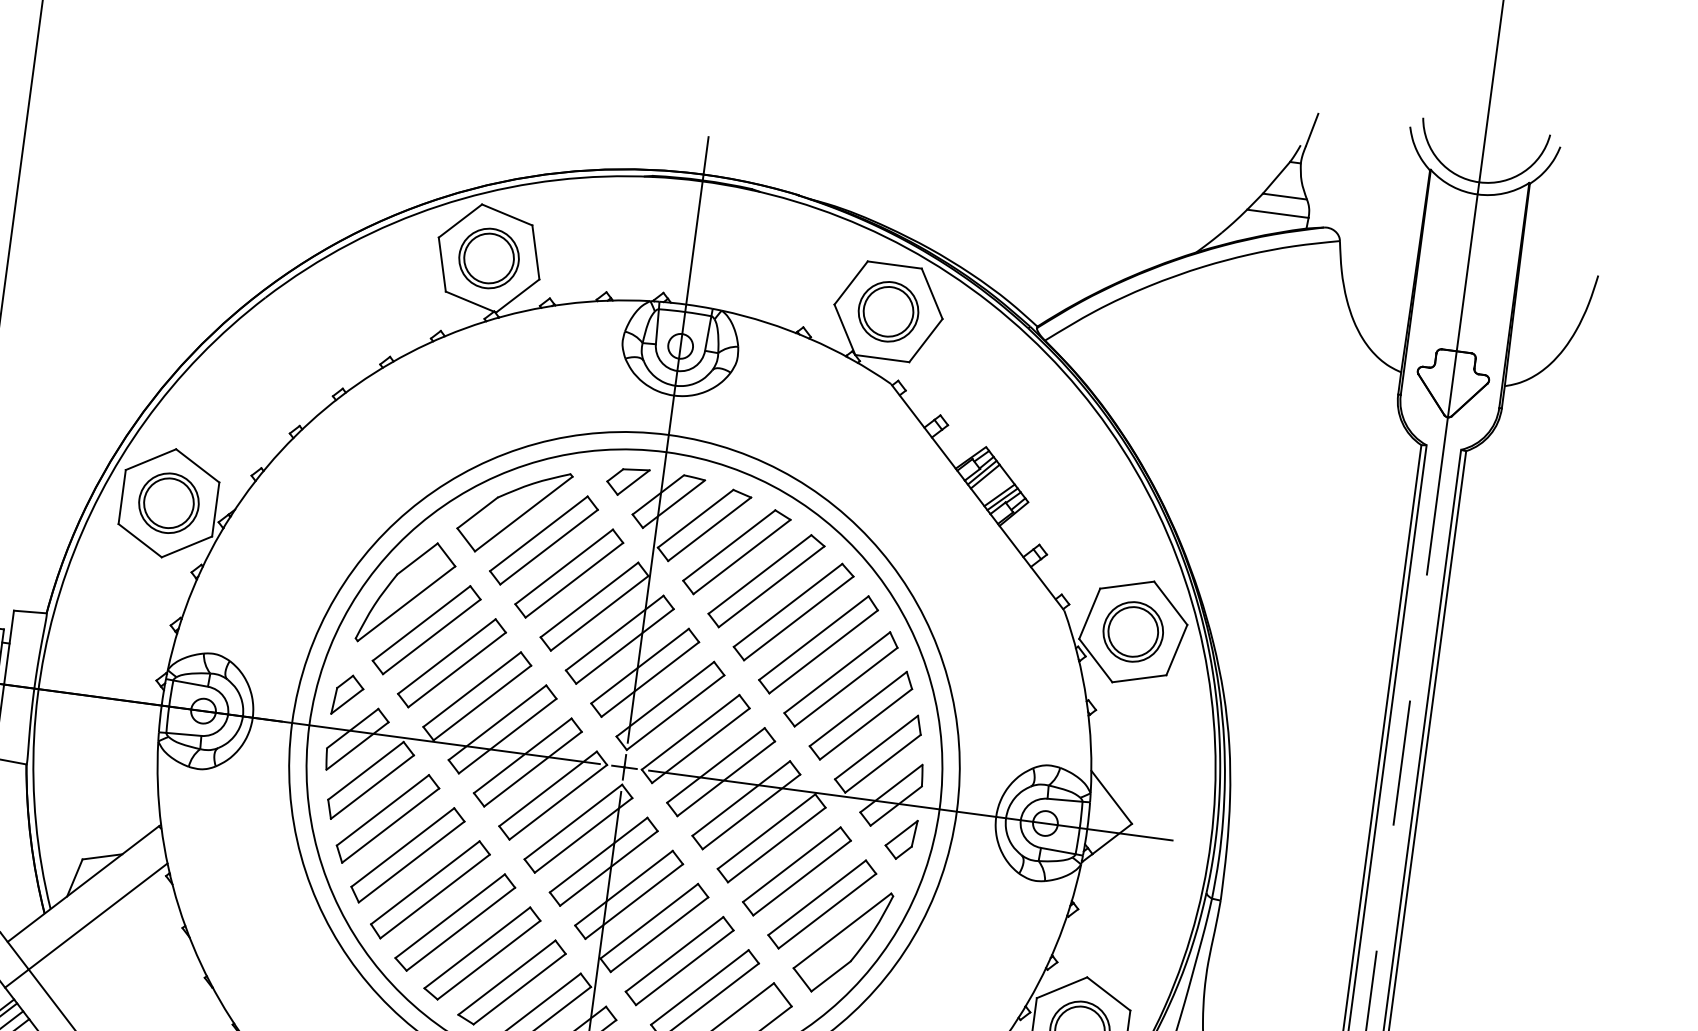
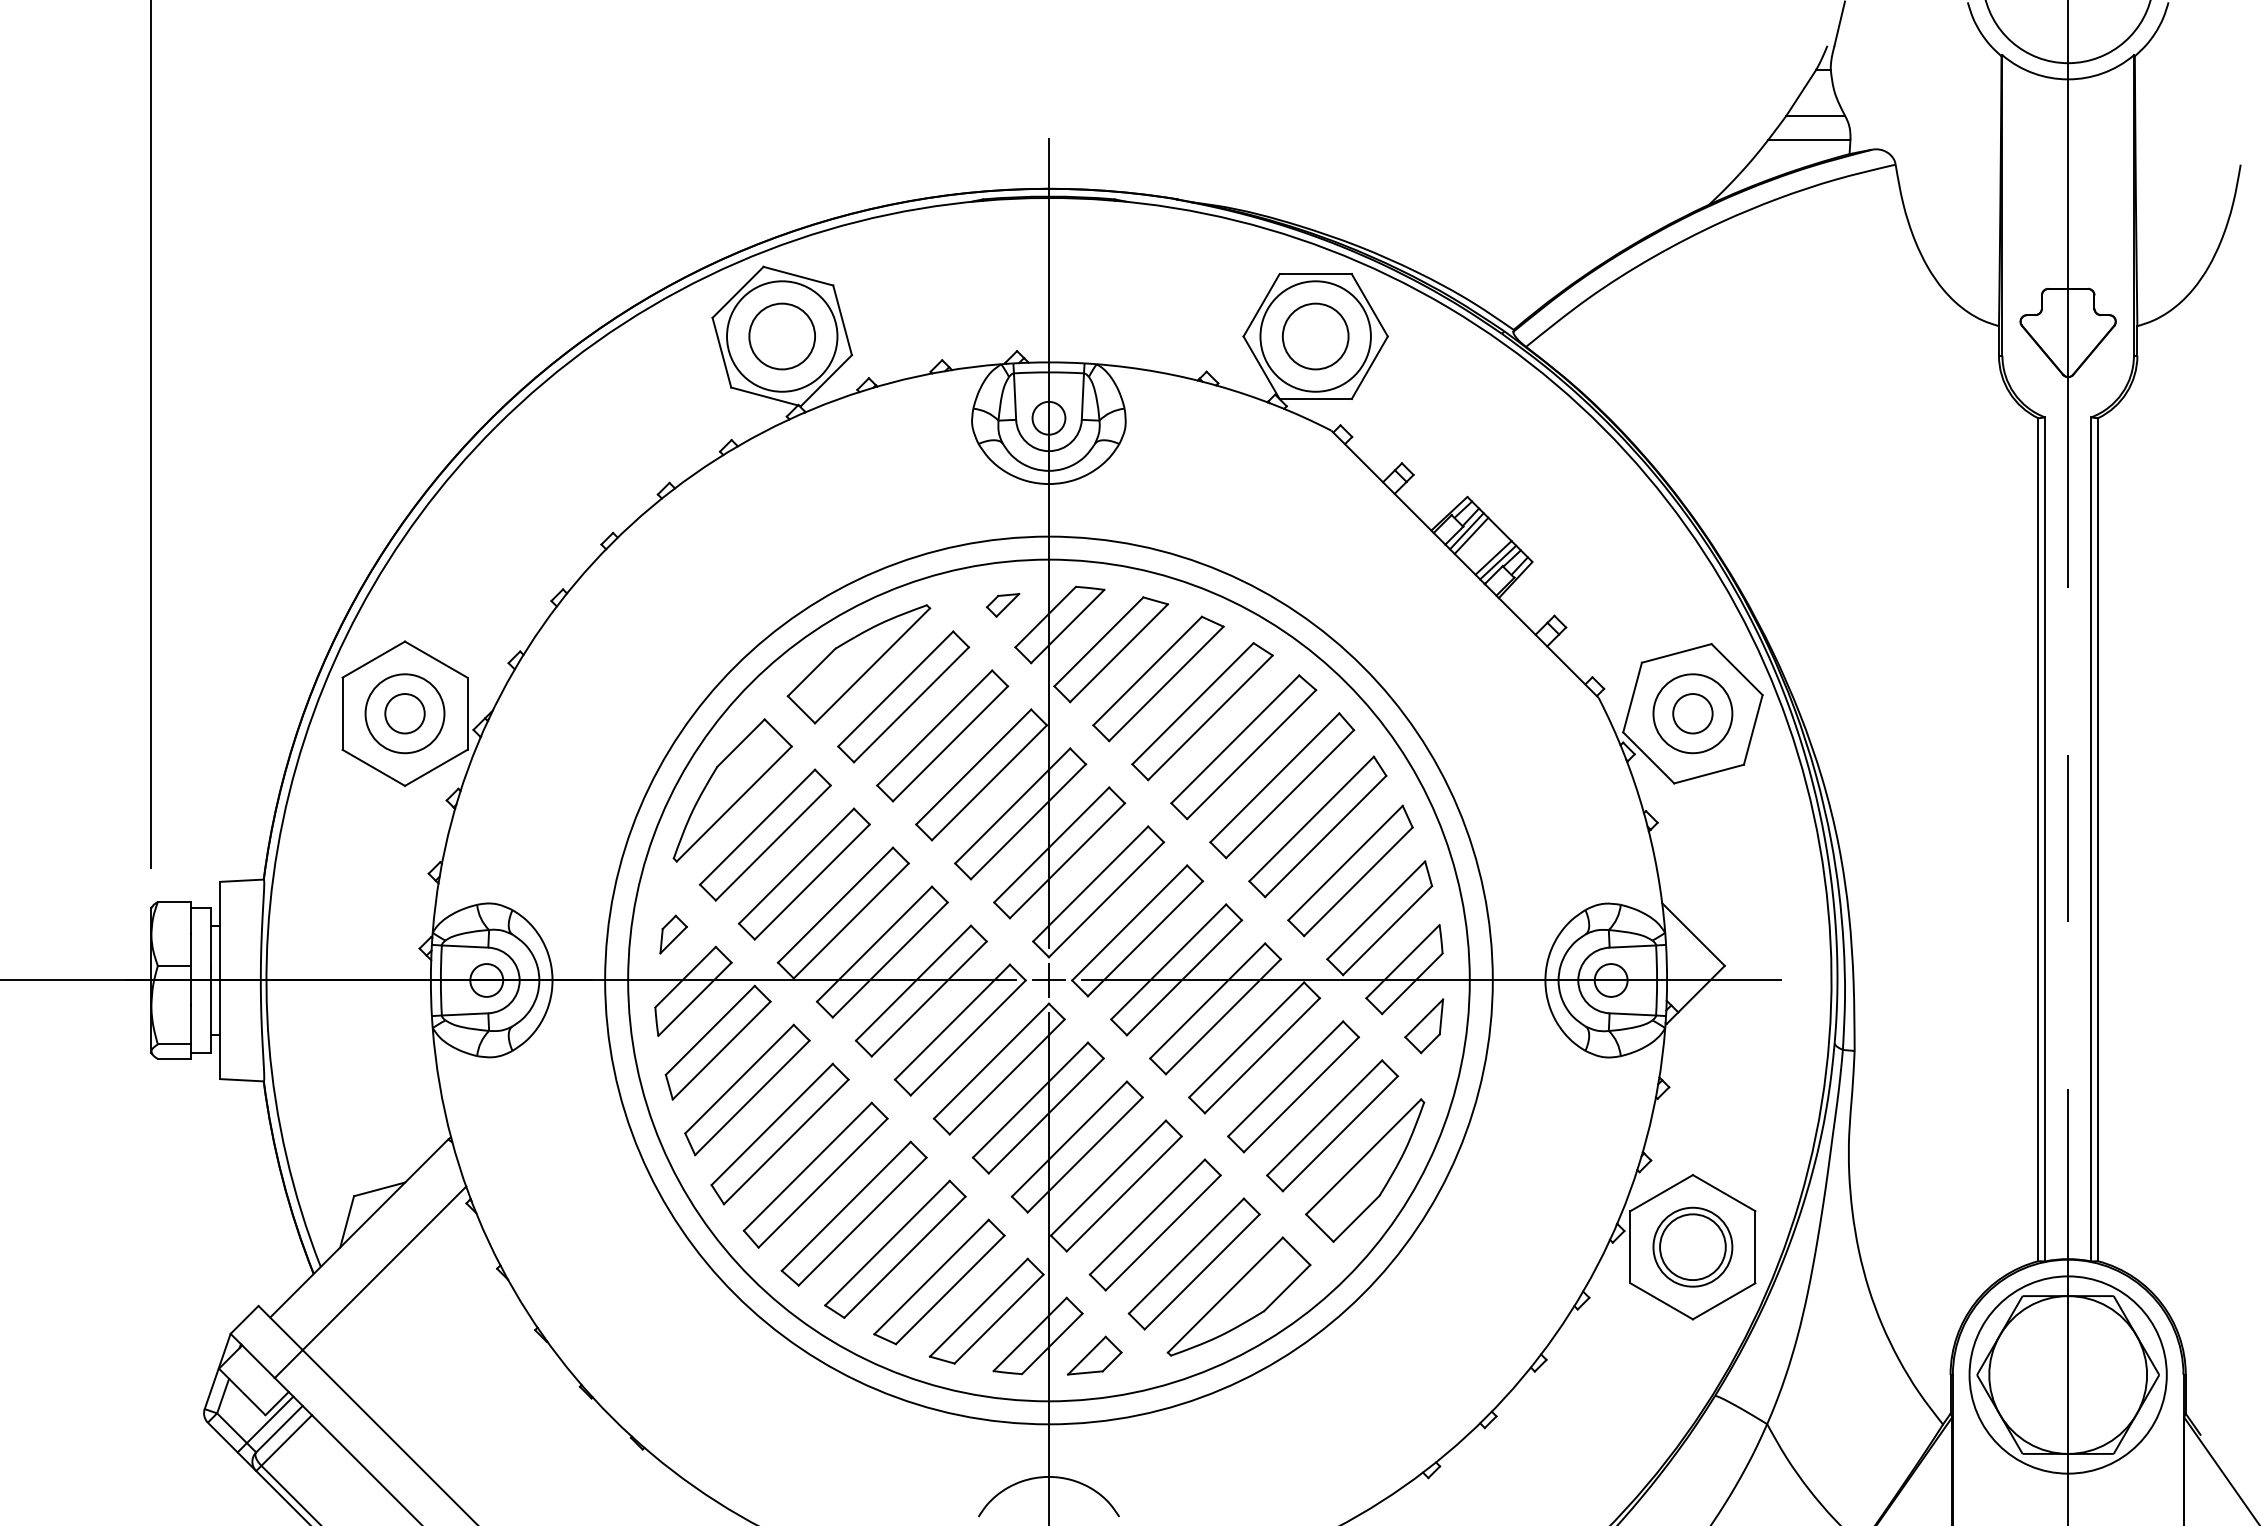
circle: (488, 258) -> (781, 336), size x1.4
circle: (888, 311) -> (1315, 336), size x1.4
part: (627, 481) -> (1002, 605), size x0.6
circle: (168, 503) -> (404, 713), size x0.6
circle: (1133, 631) -> (1692, 713), size x0.6
part: (347, 695) -> (673, 934), size x0.7

